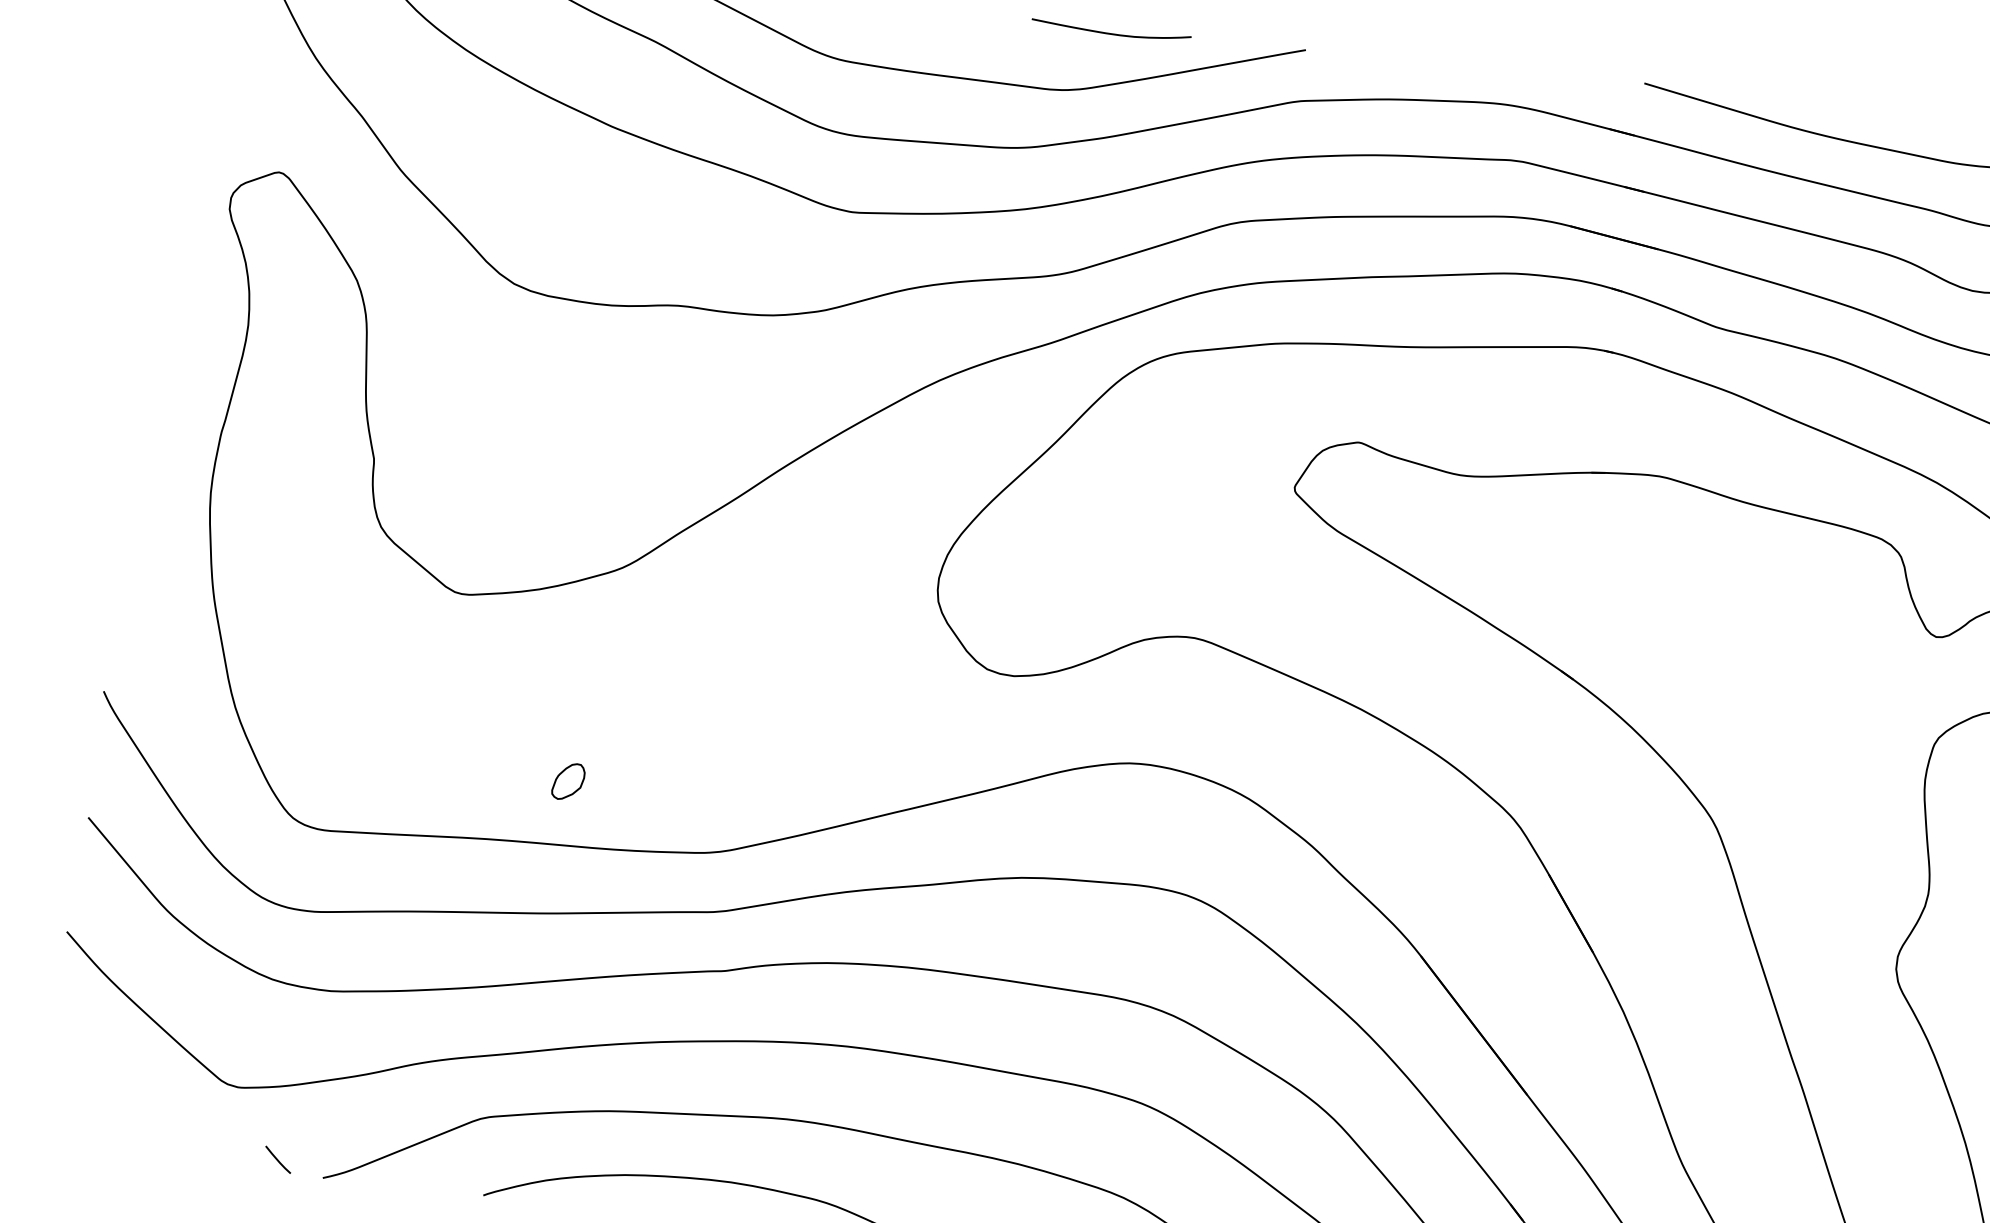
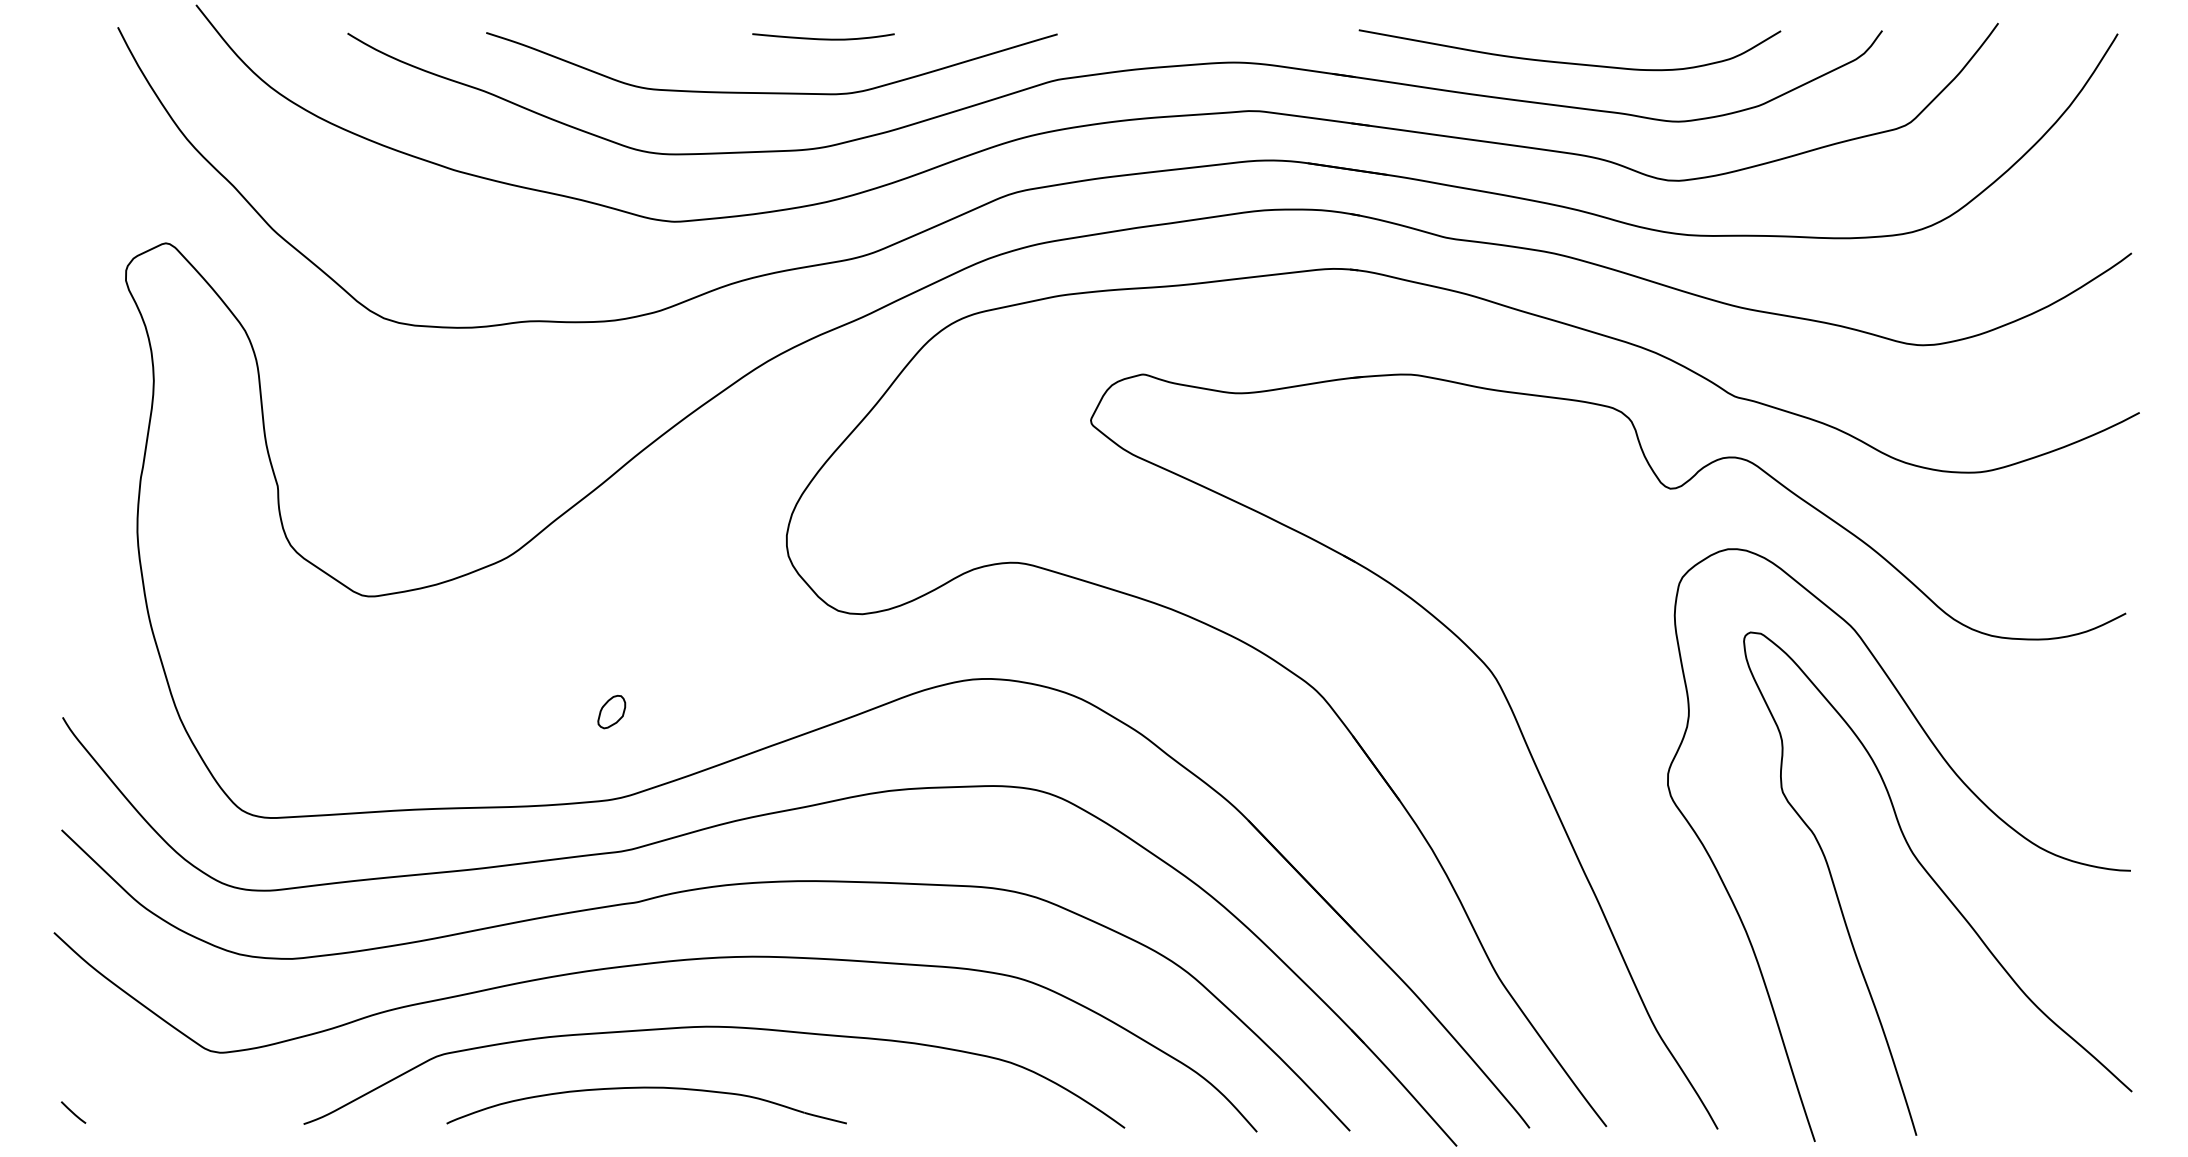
curve: (1111, 33) -> (823, 38), moved
part: (568, 782) -> (611, 712), moved
line: (278, 1159) -> (73, 1112), moved

